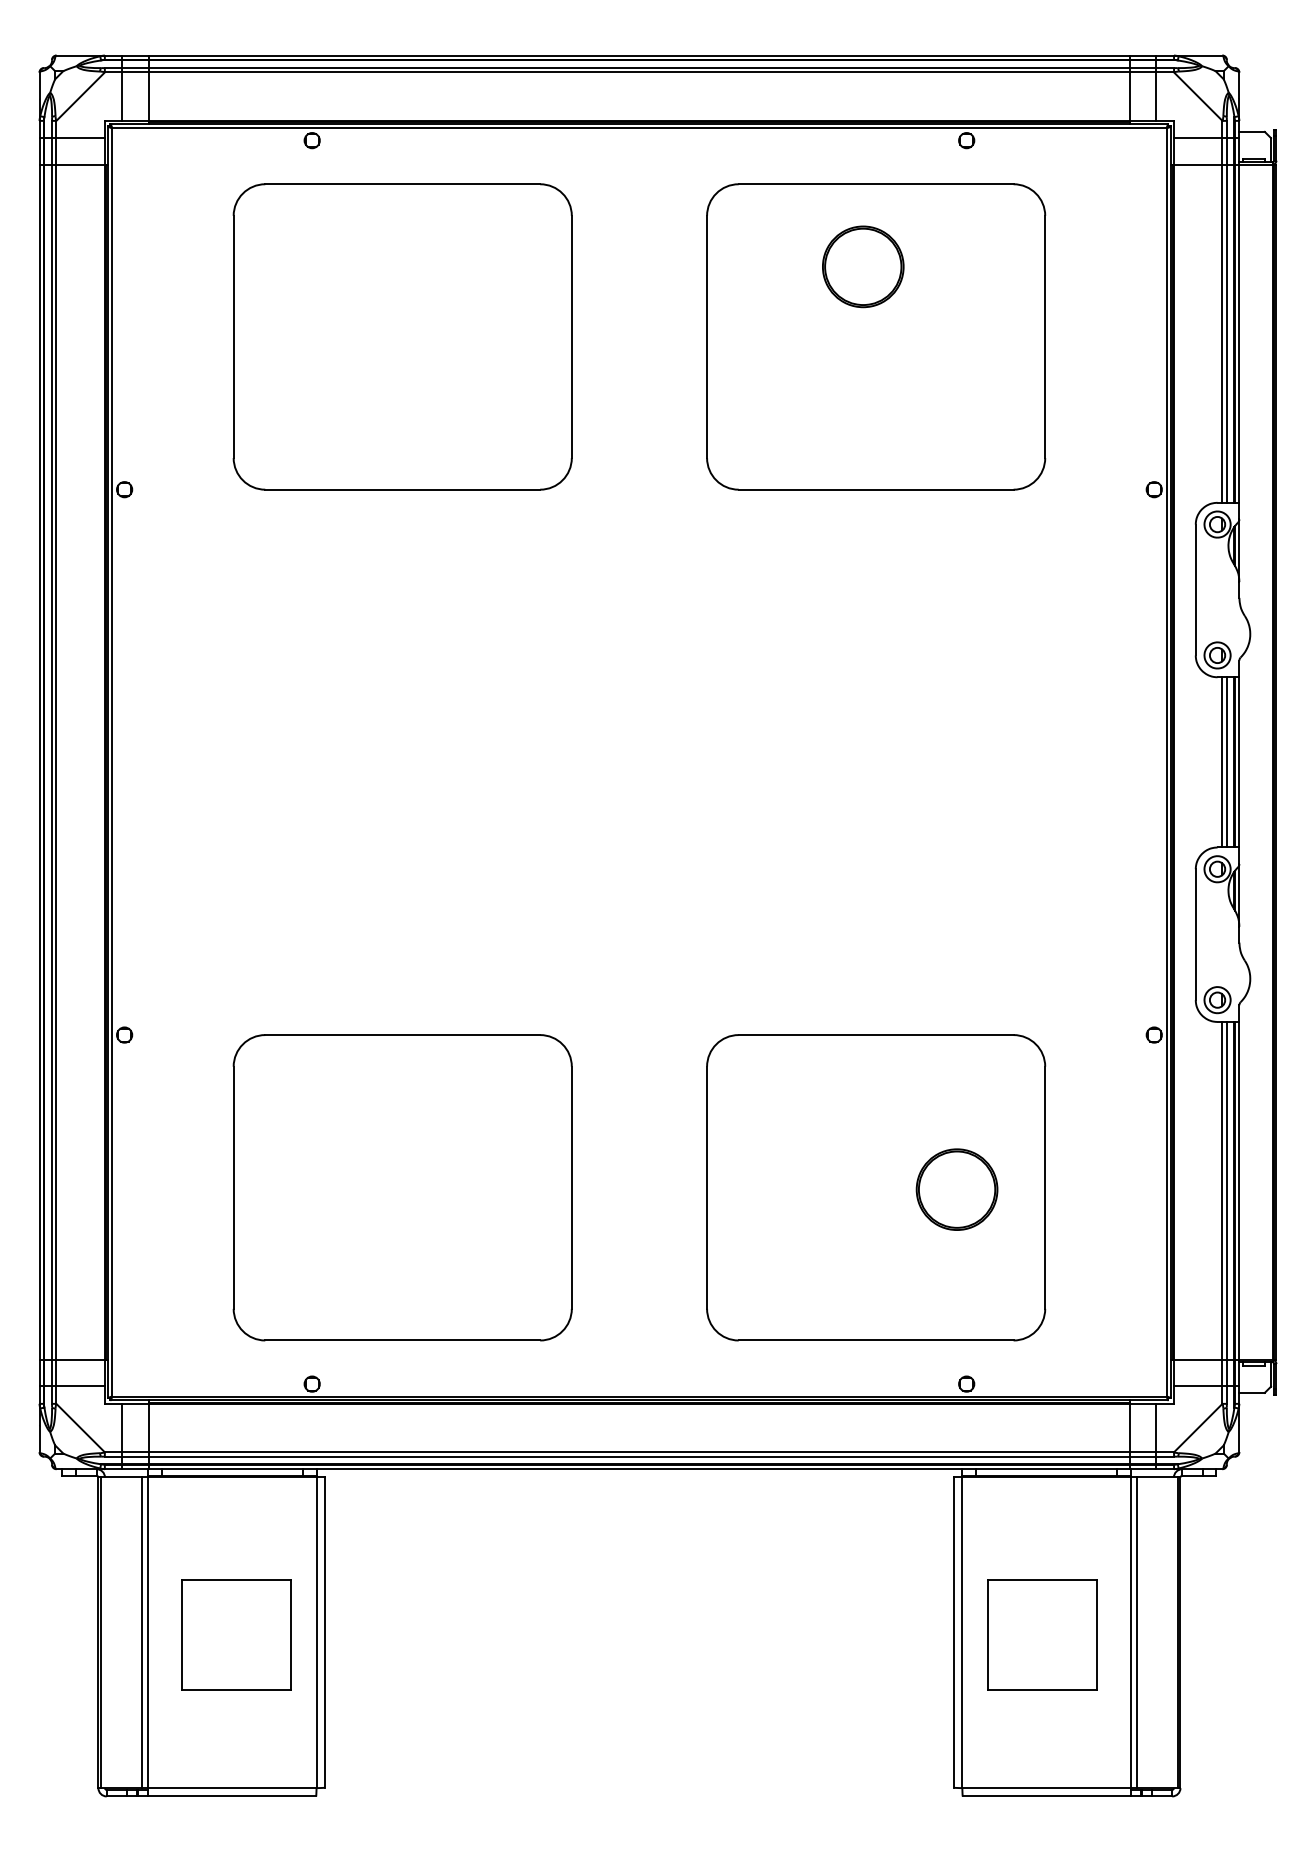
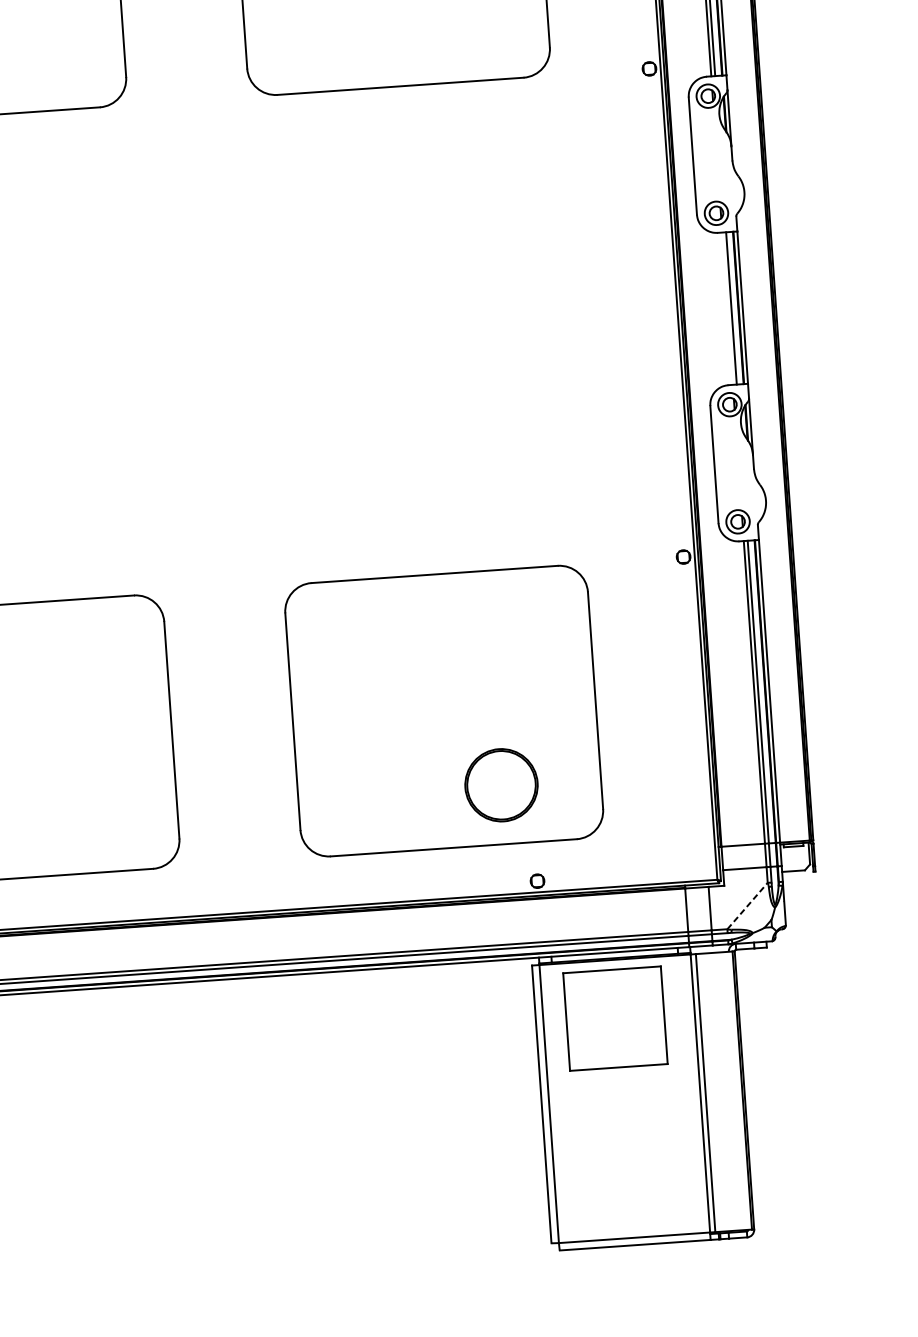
line: (1222, 762) -> (727, 308), removed
part: (956, 1189) -> (500, 785), moved
line: (1198, 1427) -> (747, 905), solid -> dashed
part: (1042, 1634) -> (615, 1018), moved

